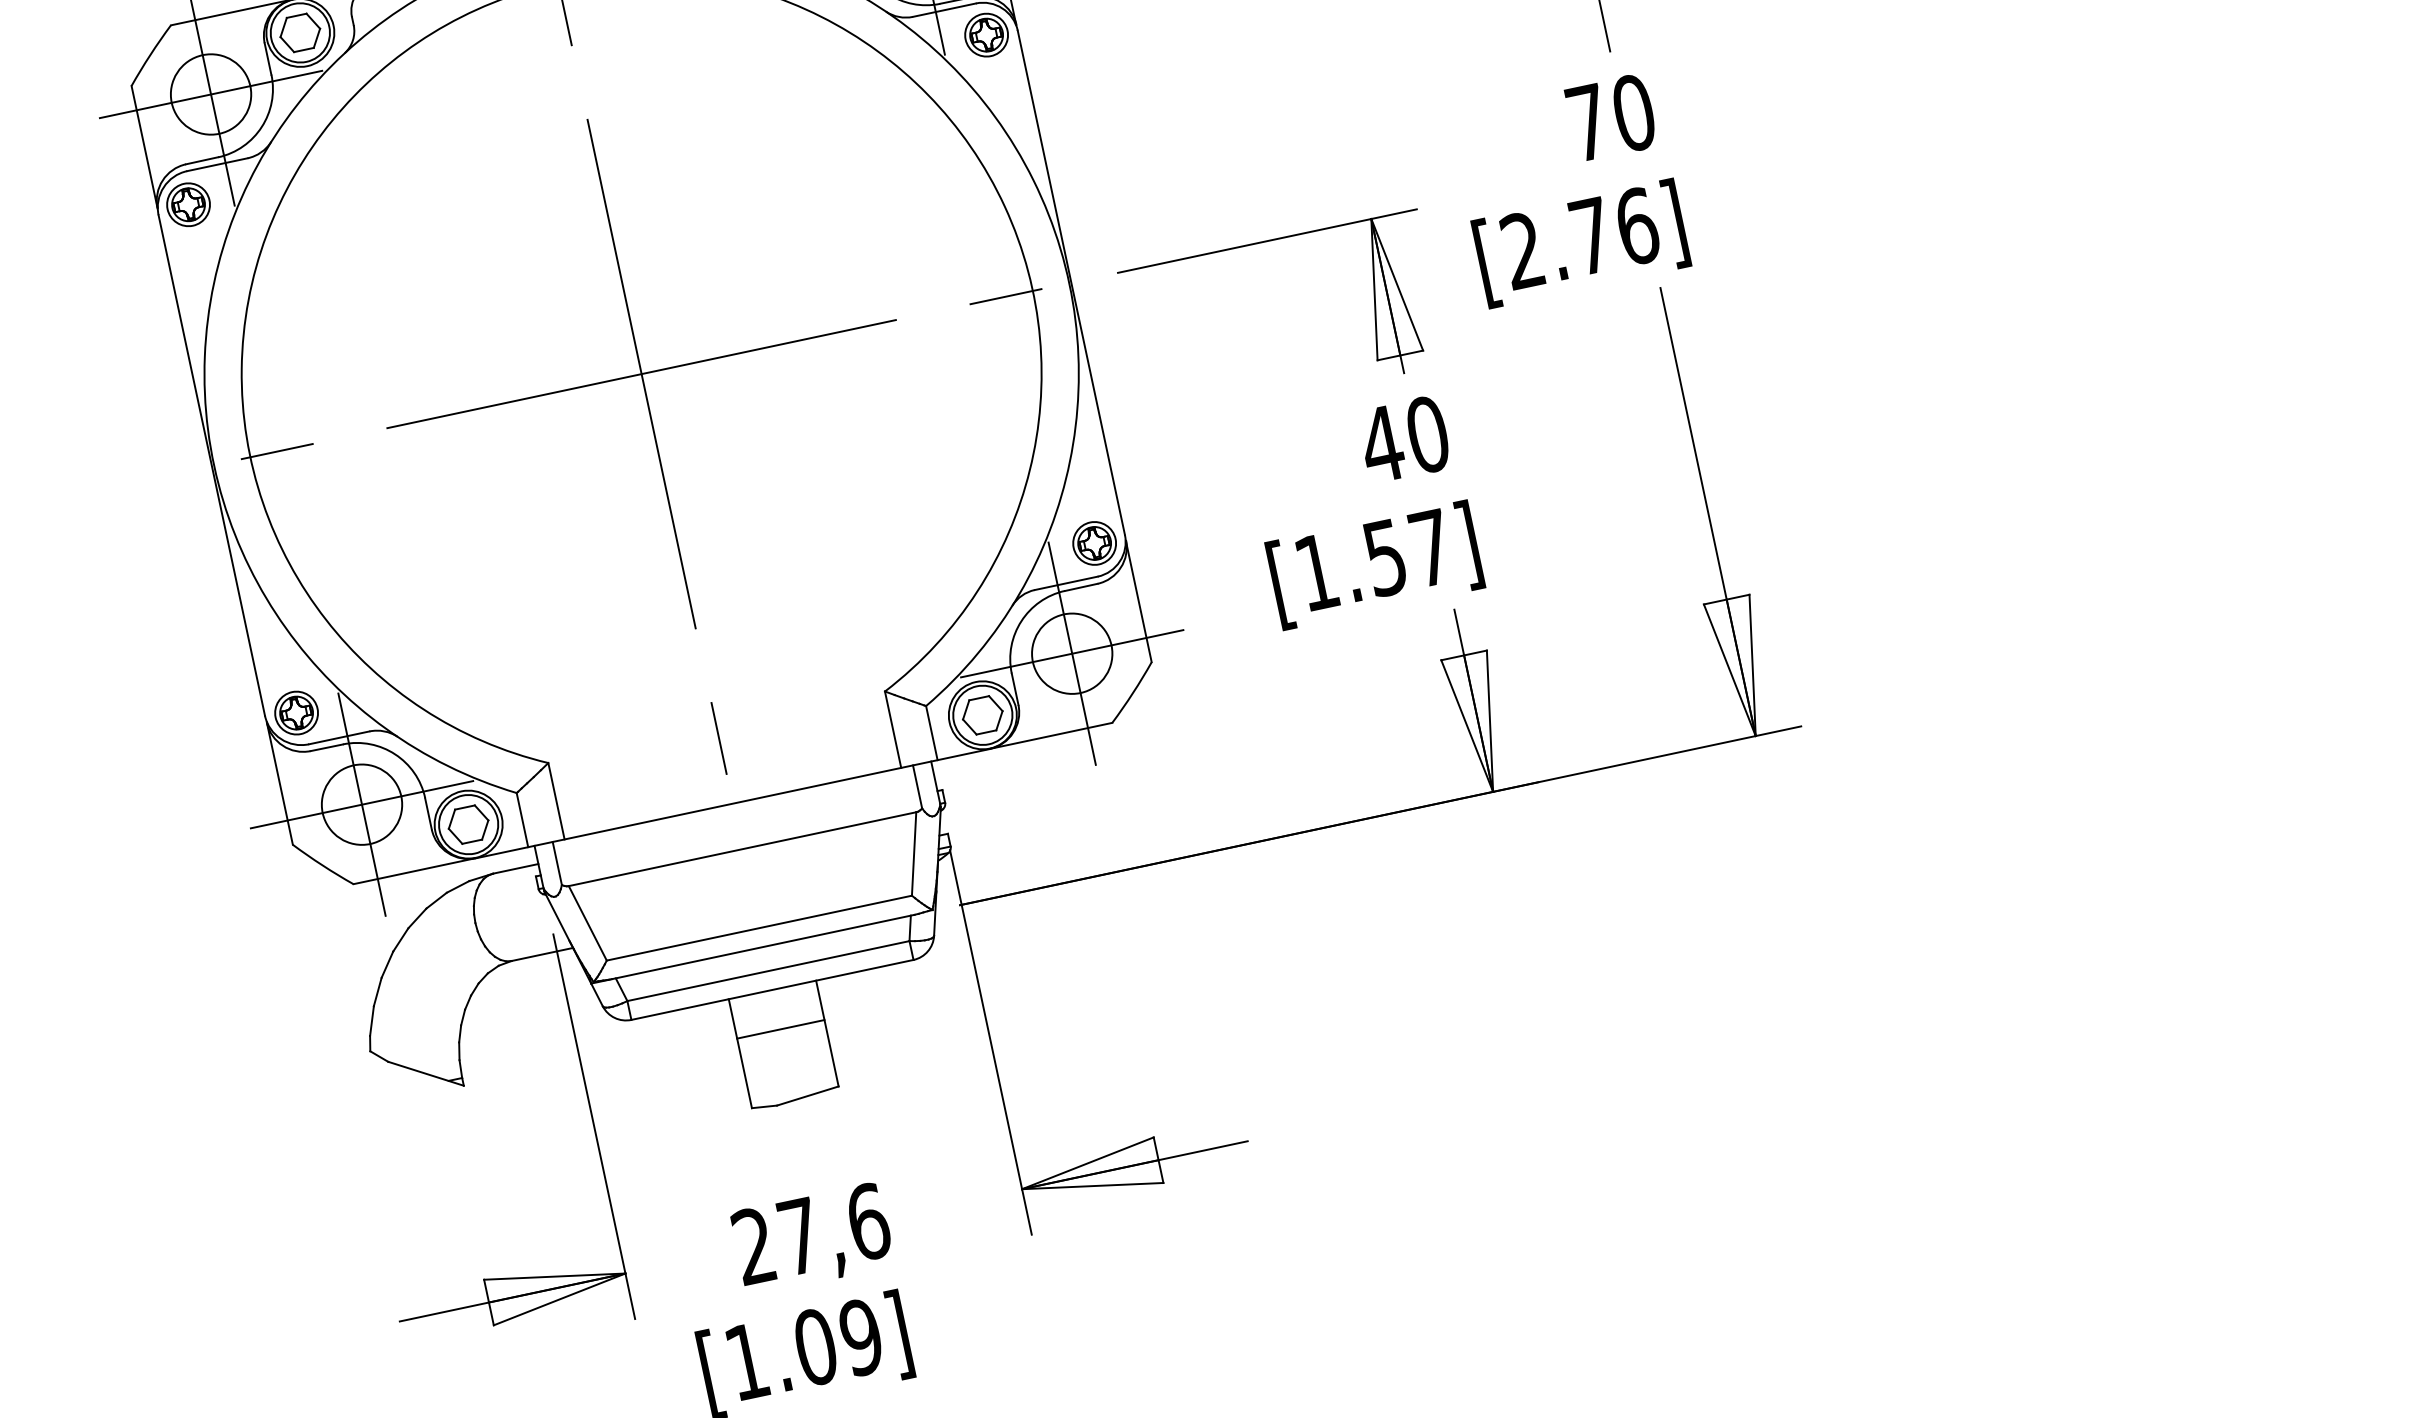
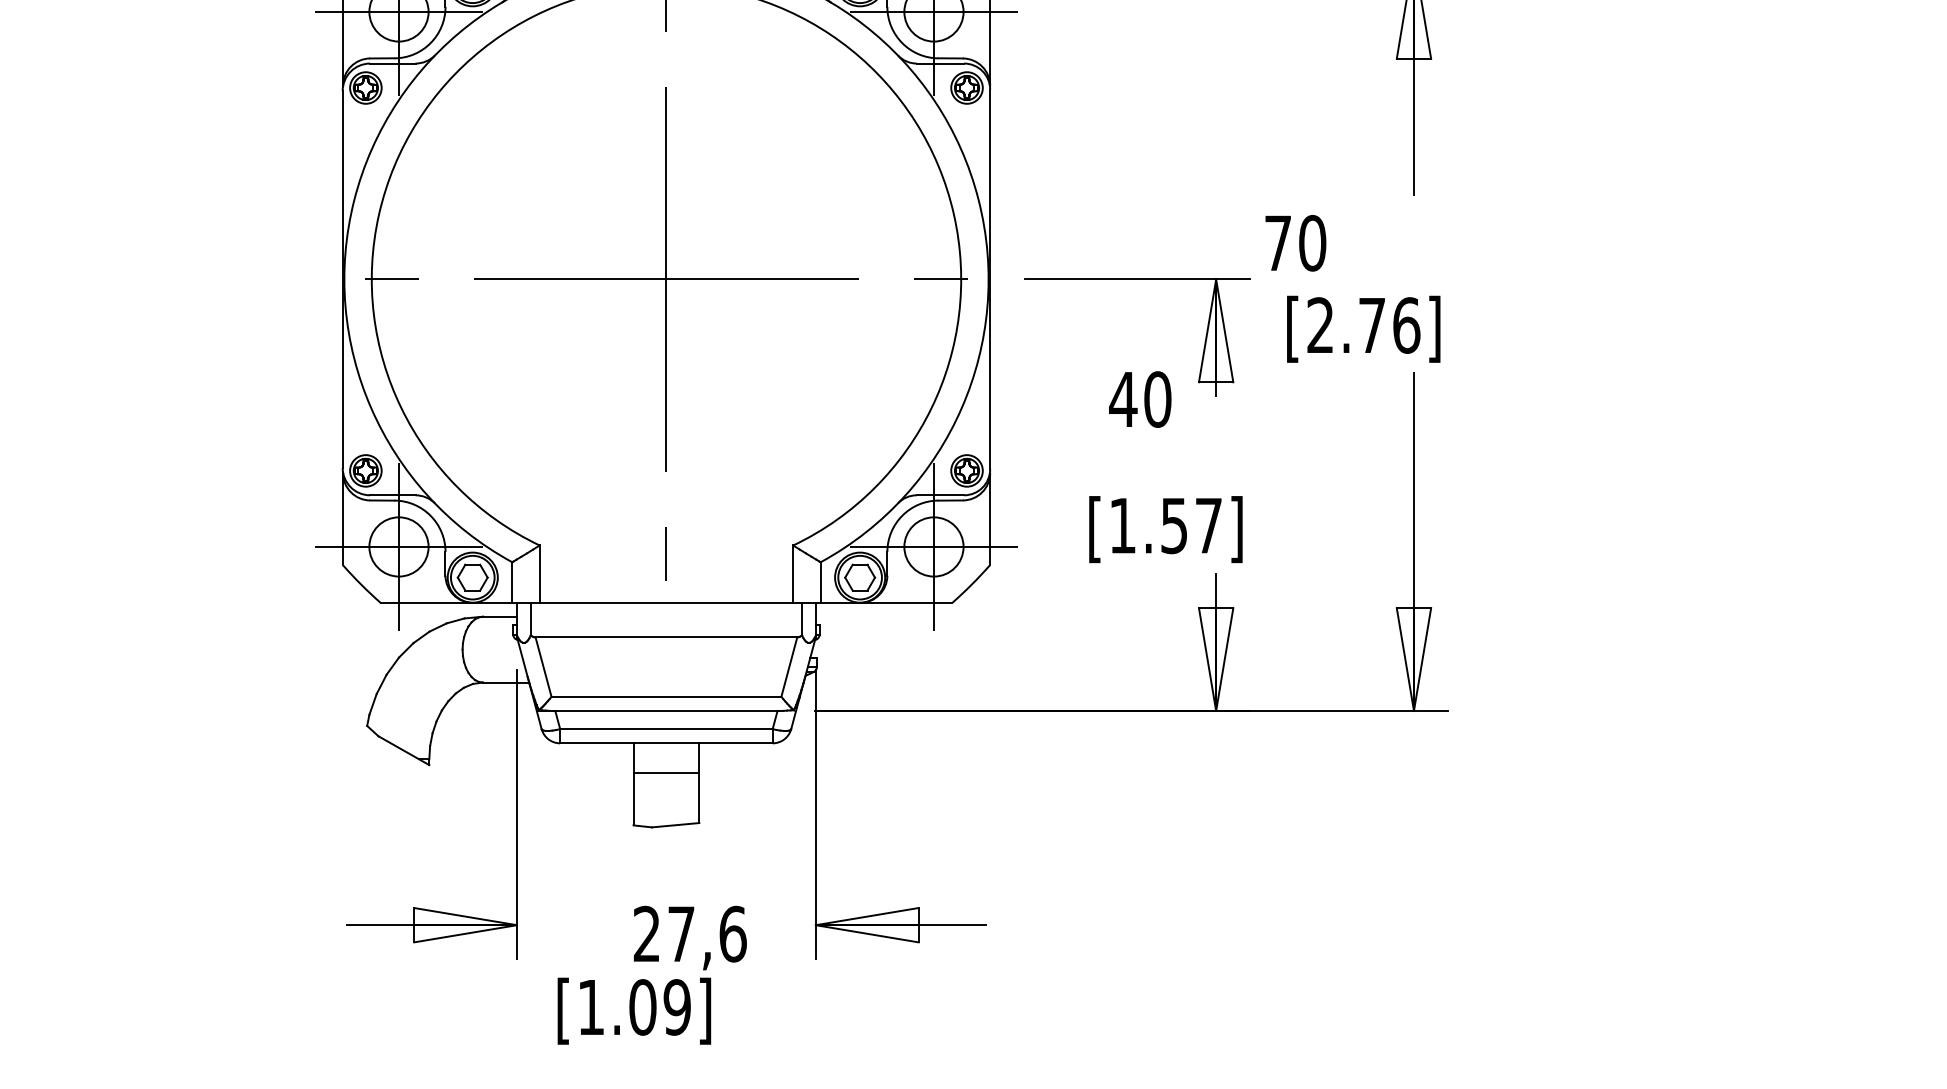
text: (1611, 118) -> (1295, 243), moved
text: (1404, 439) -> (1140, 399), moved
text: (812, 1238) -> (690, 937), moved

